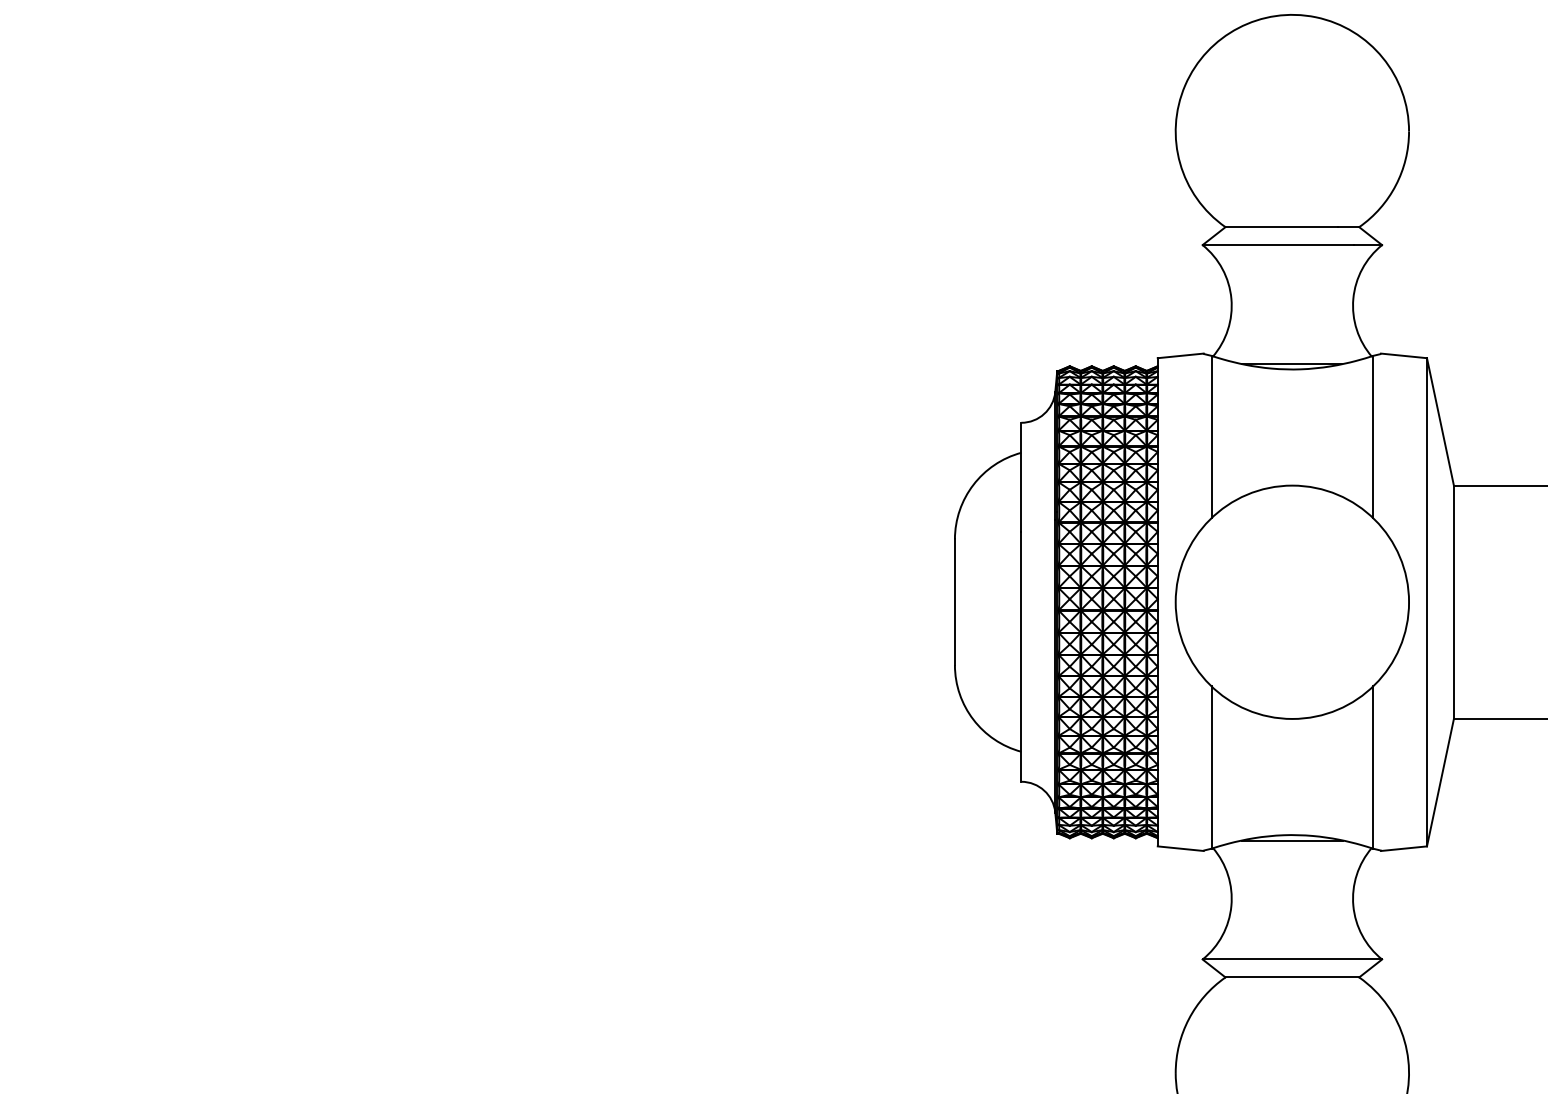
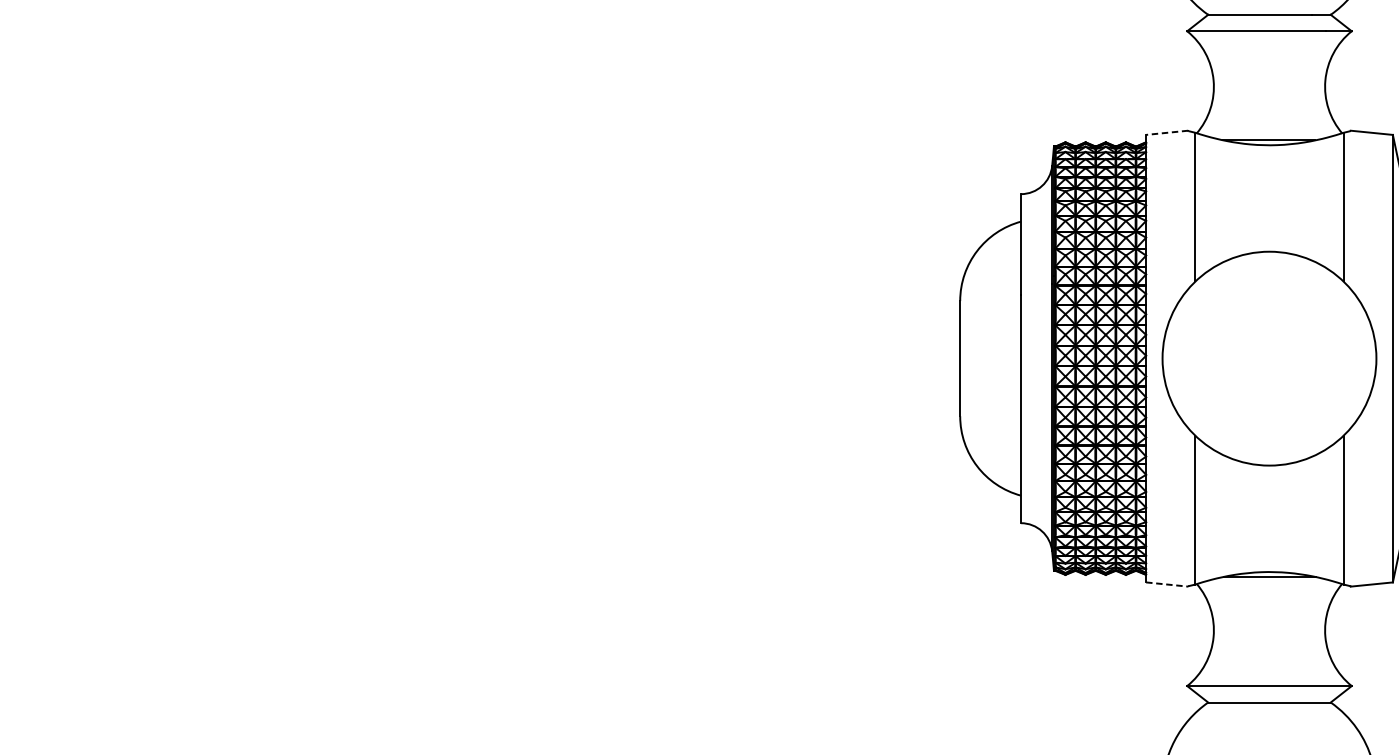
line: (1180, 355) -> (1166, 132), solid -> dashed
line: (1181, 848) -> (1167, 584), solid -> dashed

